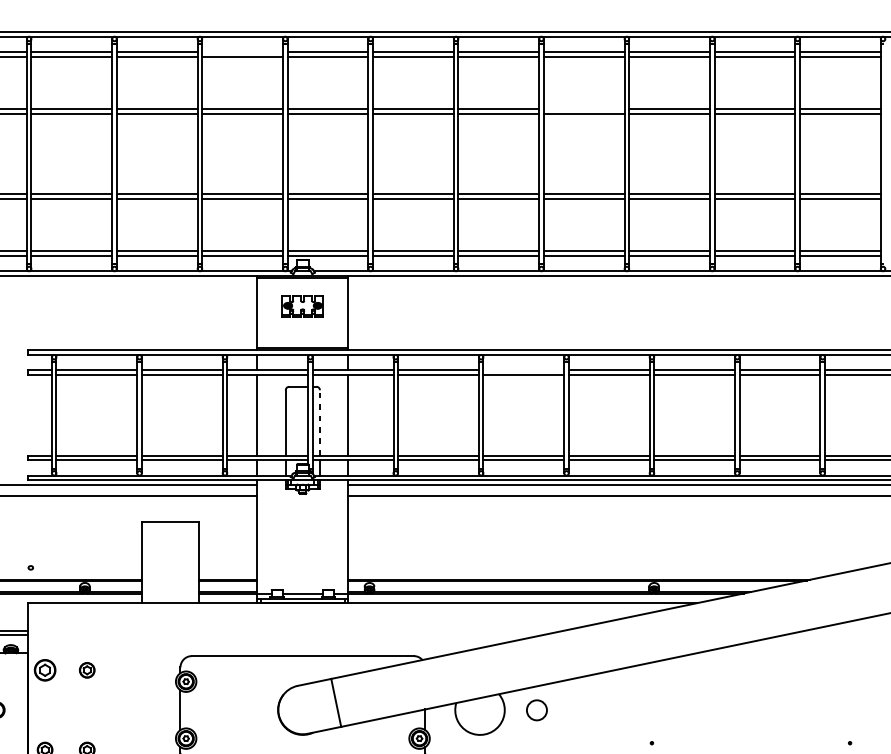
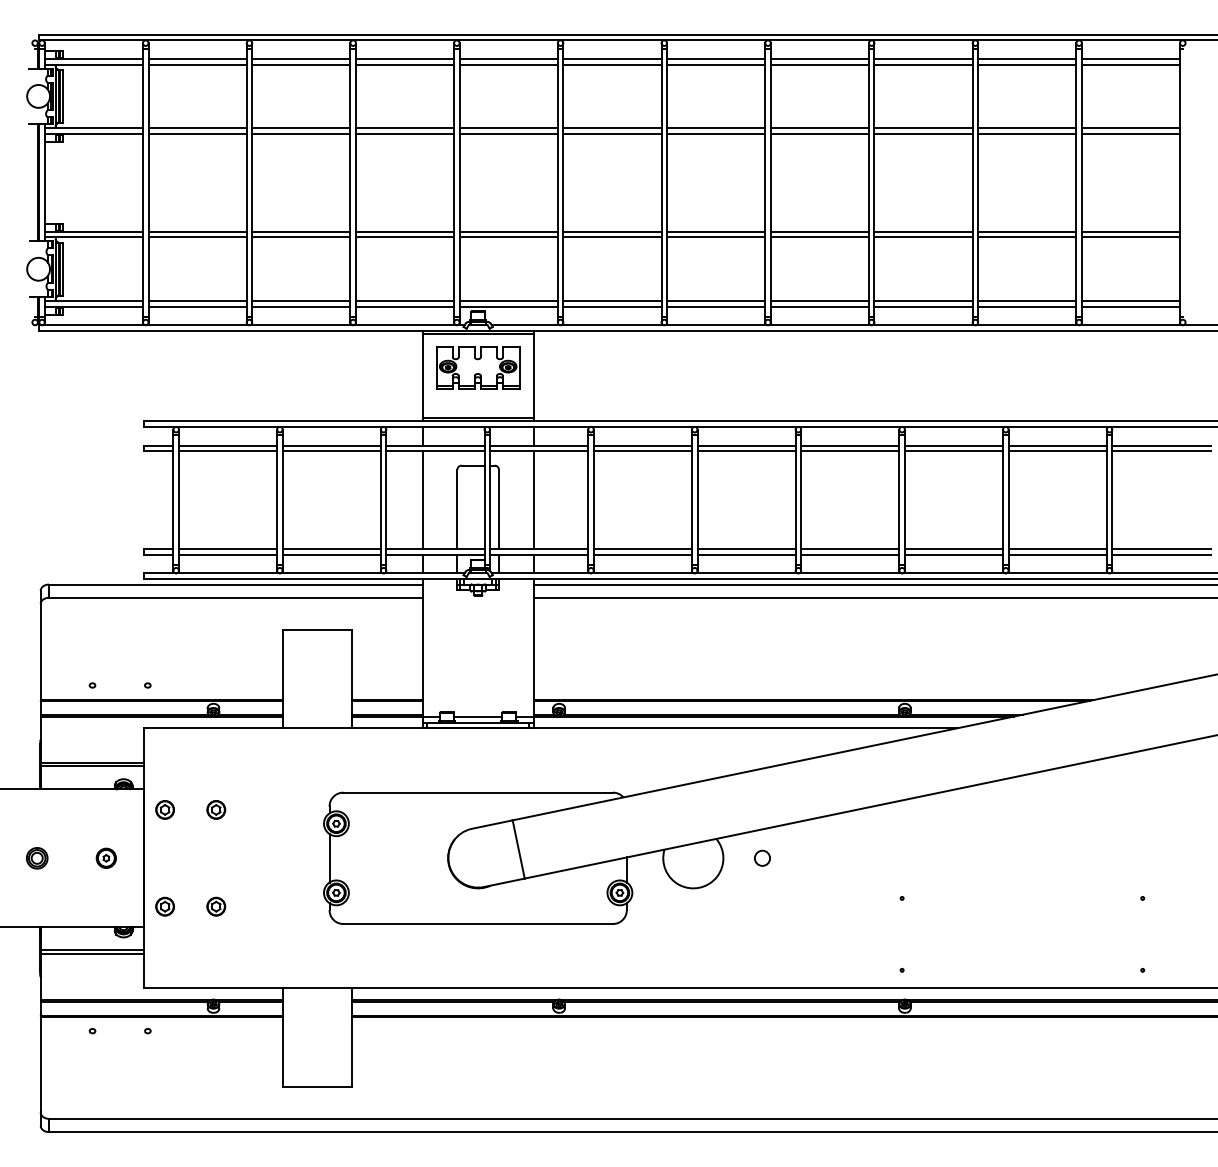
line: (242, 52) -> (404, 59), added
line: (583, 109) -> (819, 128), added
part: (303, 306) -> (478, 367), size x1.67
line: (523, 370) -> (746, 445), added
line: (319, 422) -> (498, 509), dashed -> solid
part: (44, 669) -> (164, 809), size x0.71
circle: (536, 709) -> (762, 857), size x0.62

